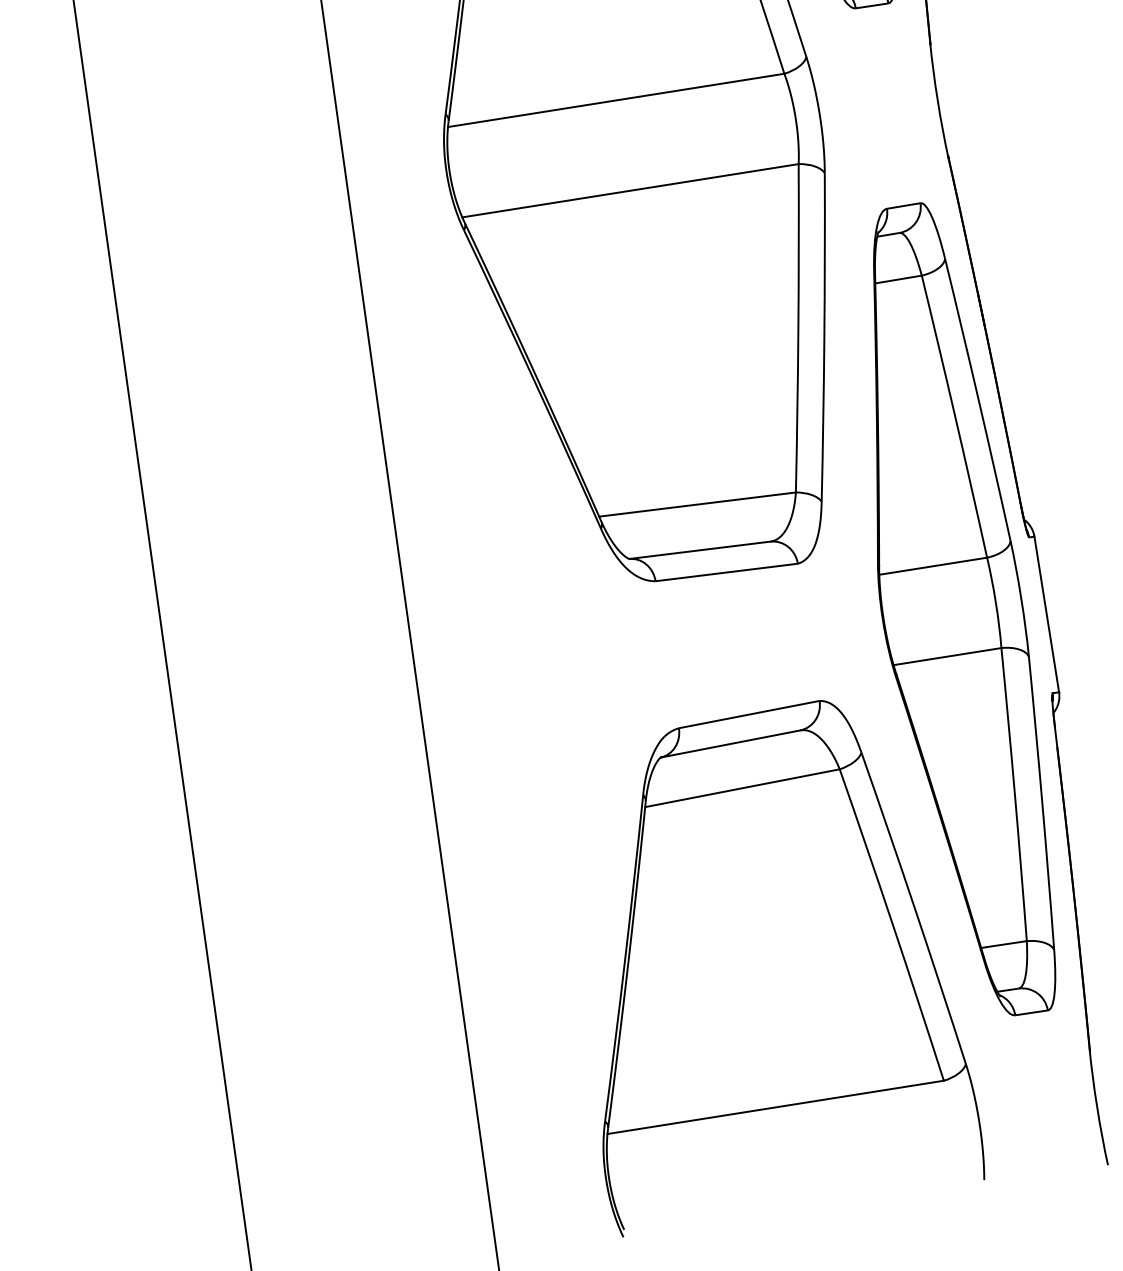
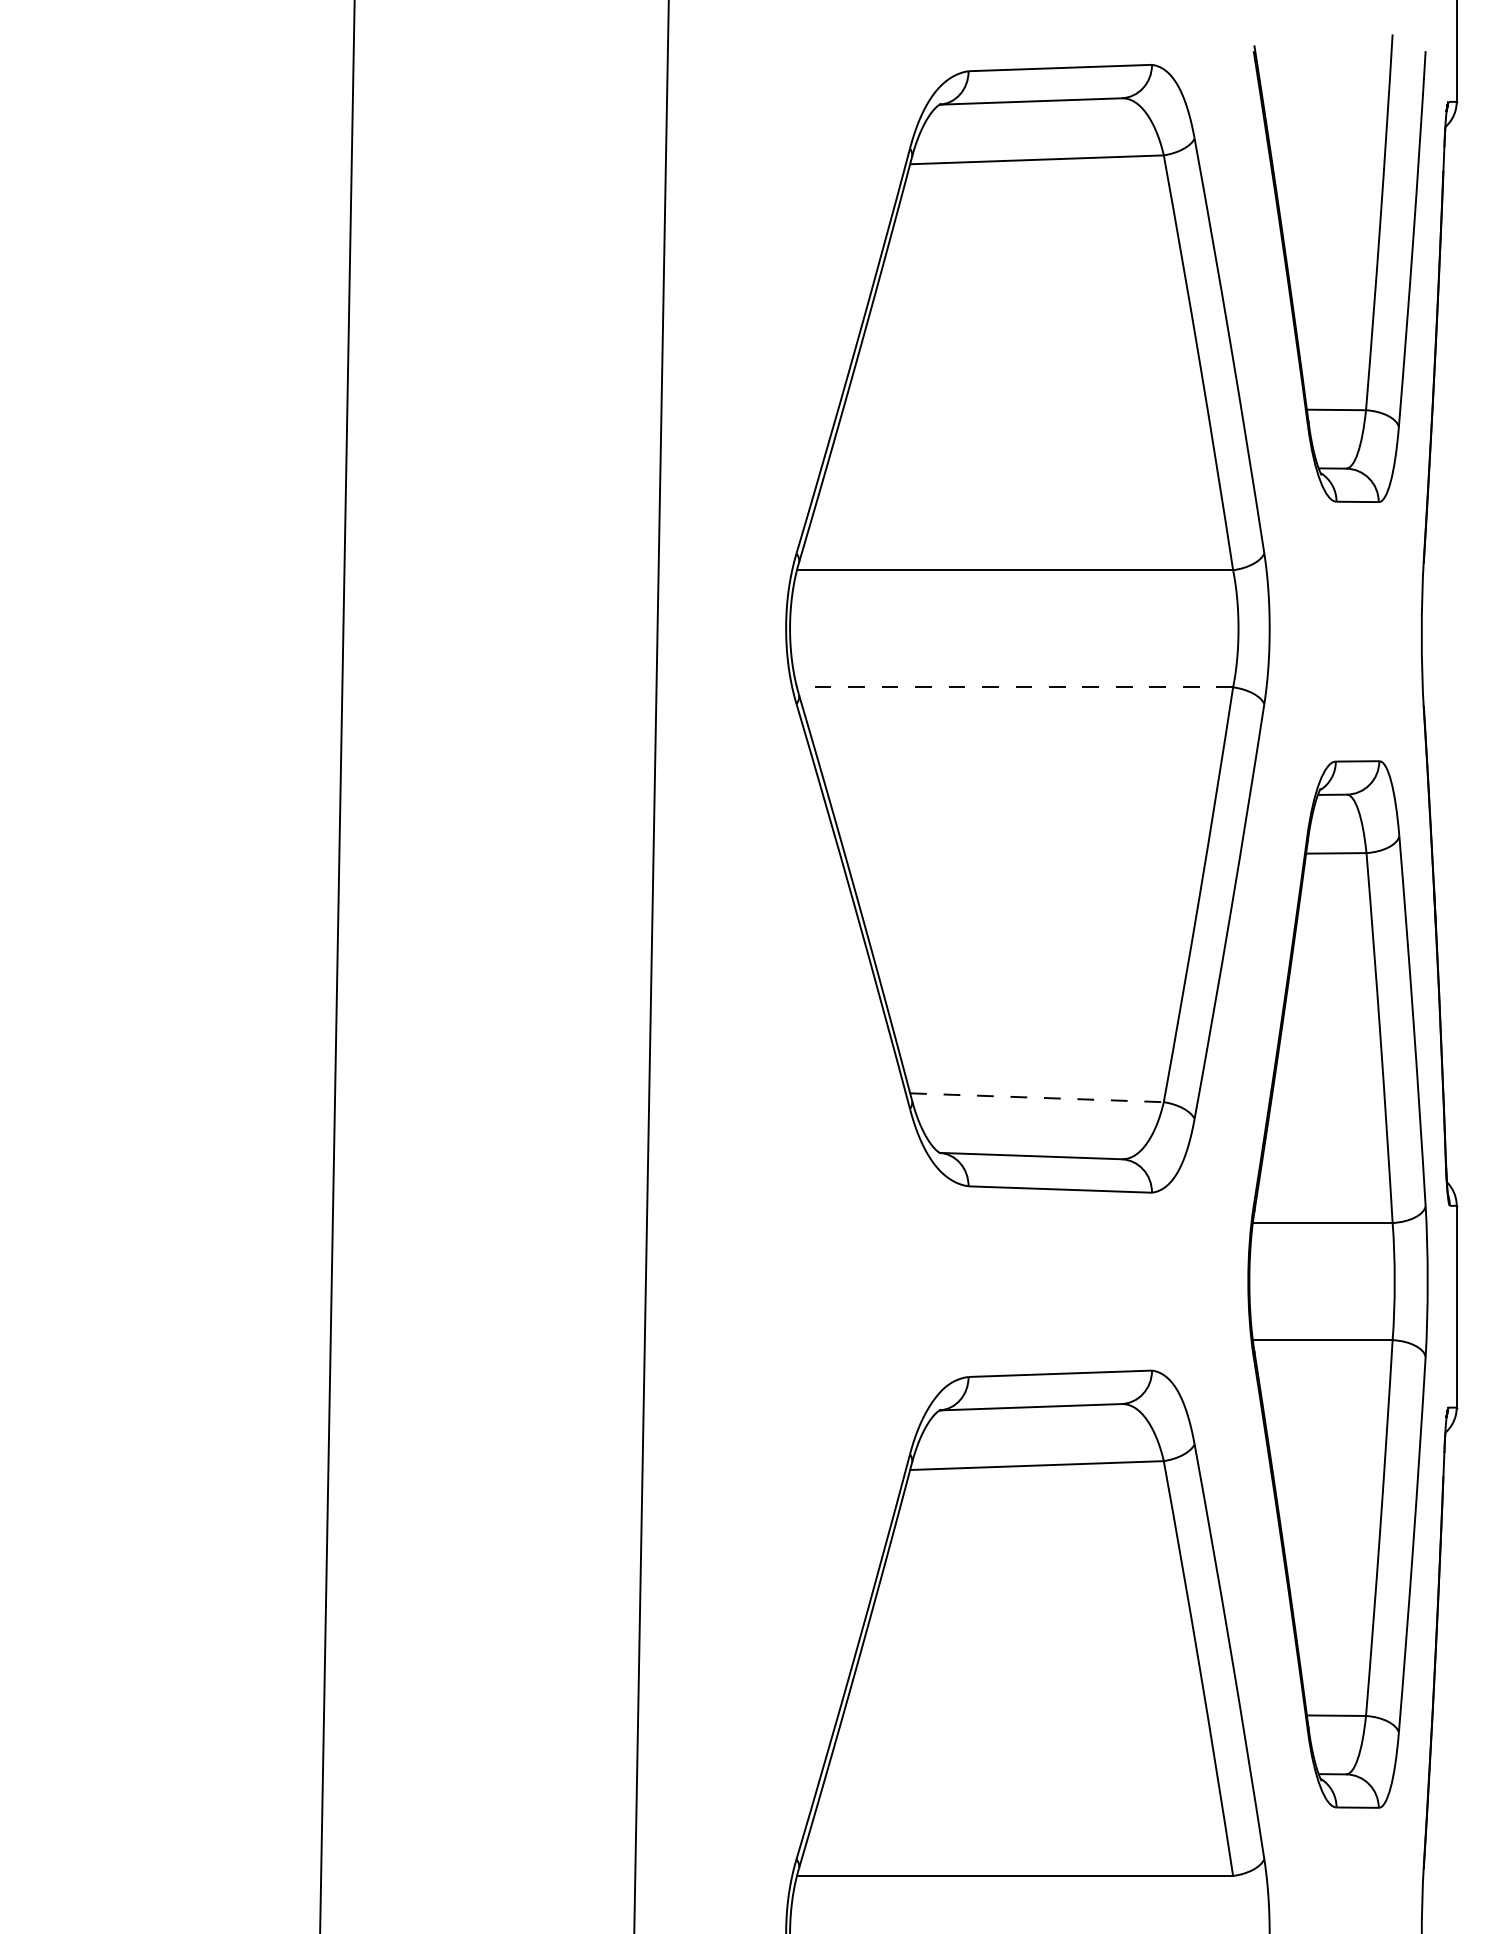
line: (630, 190) -> (1014, 687), solid -> dashed
line: (697, 504) -> (1036, 1097), solid -> dashed

